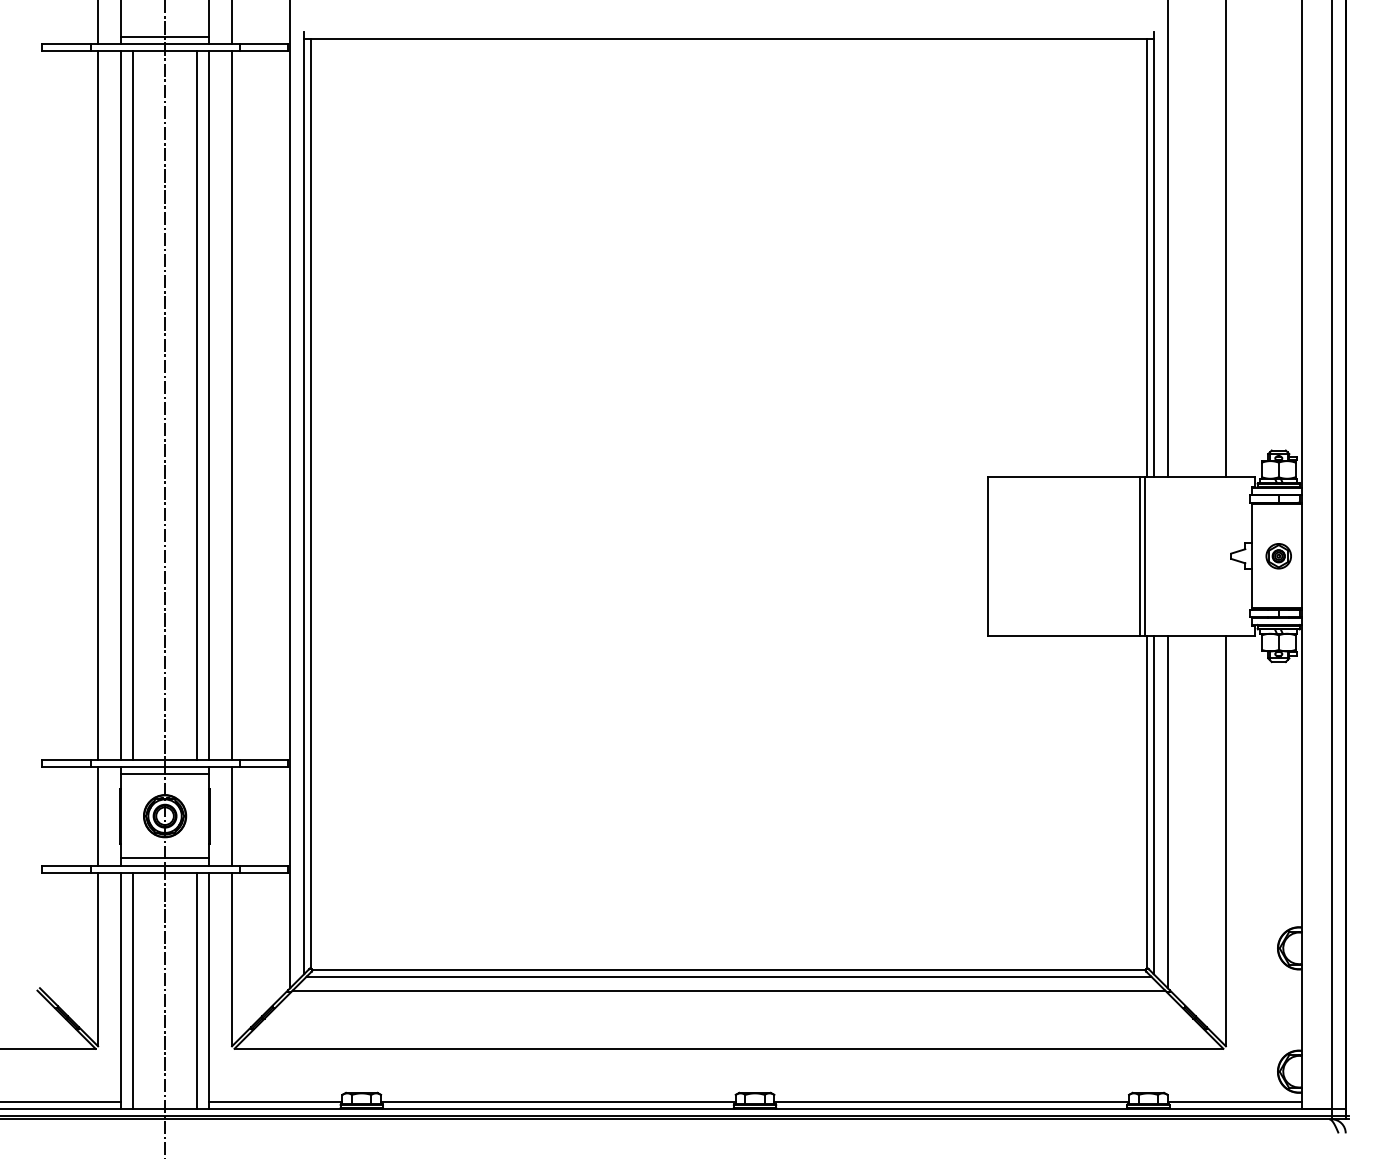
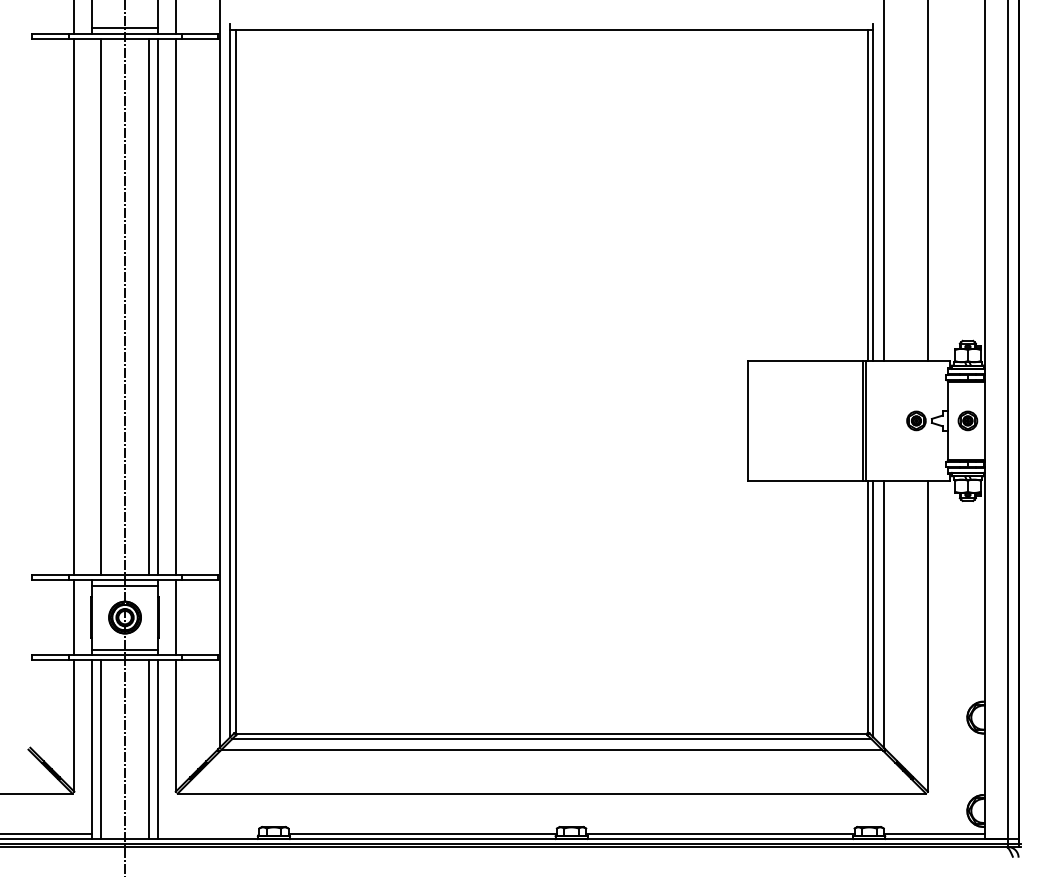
line: (121, 405) -> (92, 306), removed
part: (1210, 556) -> (916, 421), added
line: (275, 1101) -> (208, 833), removed

